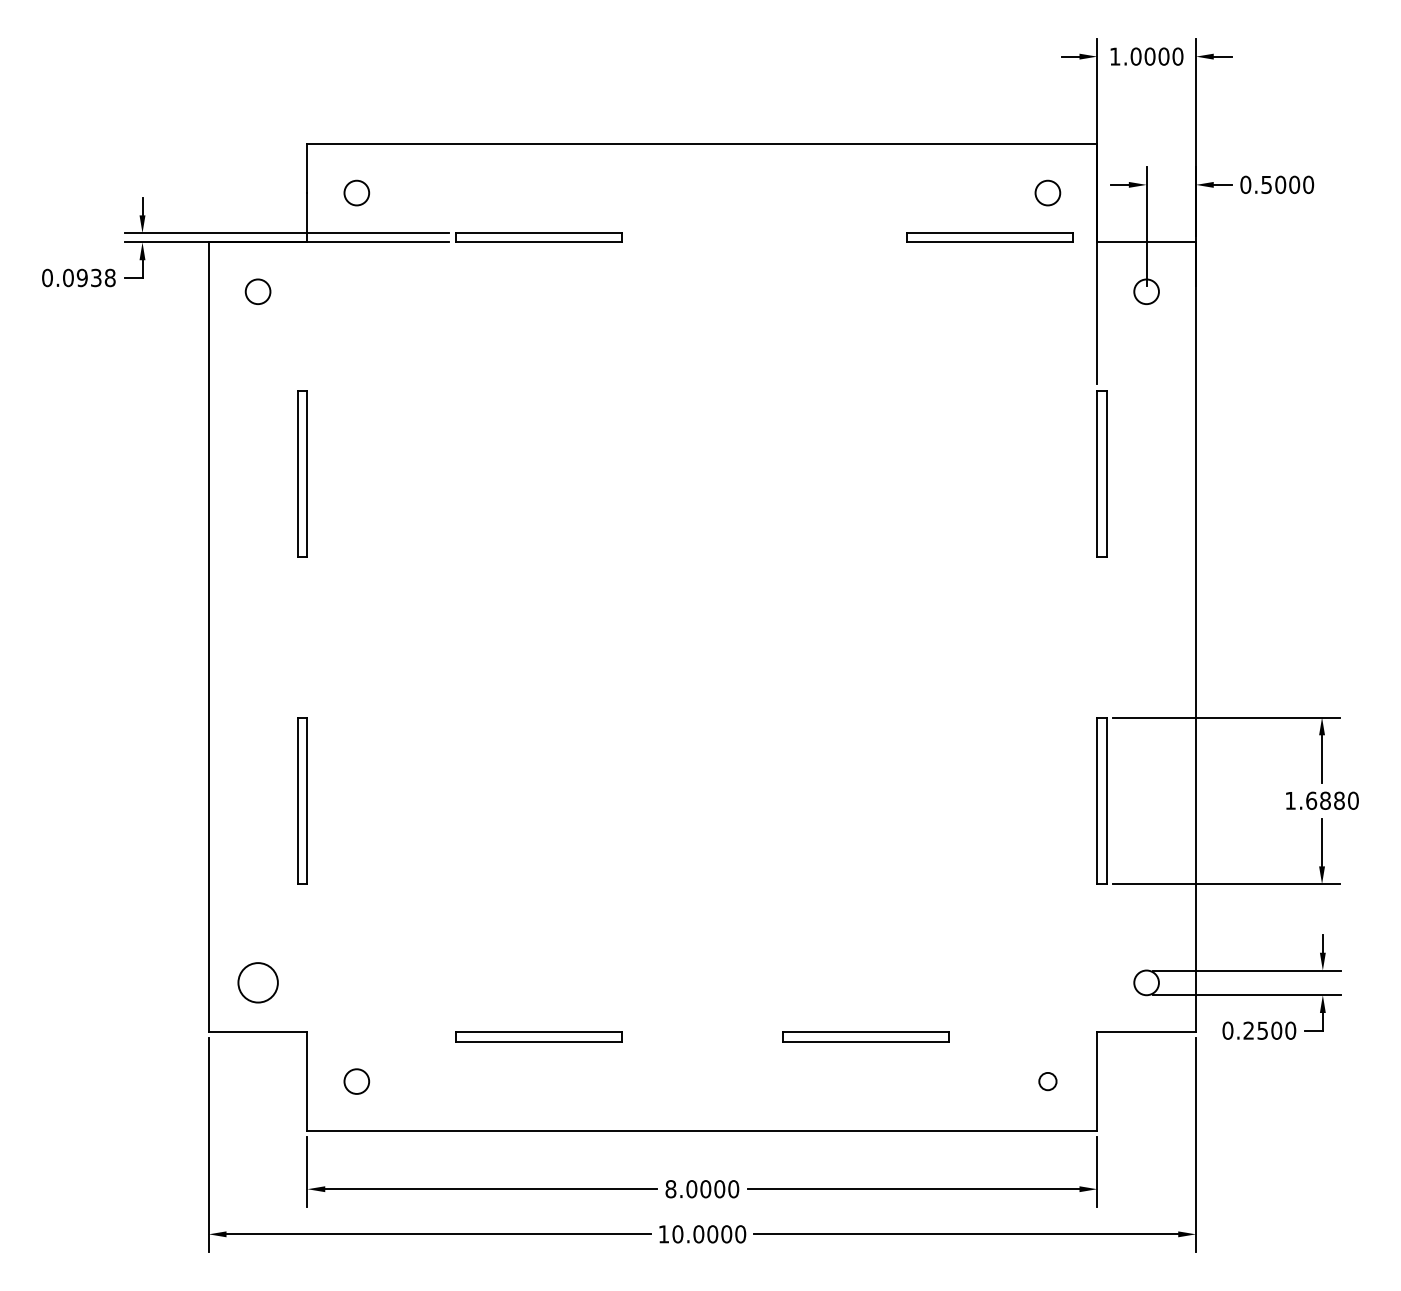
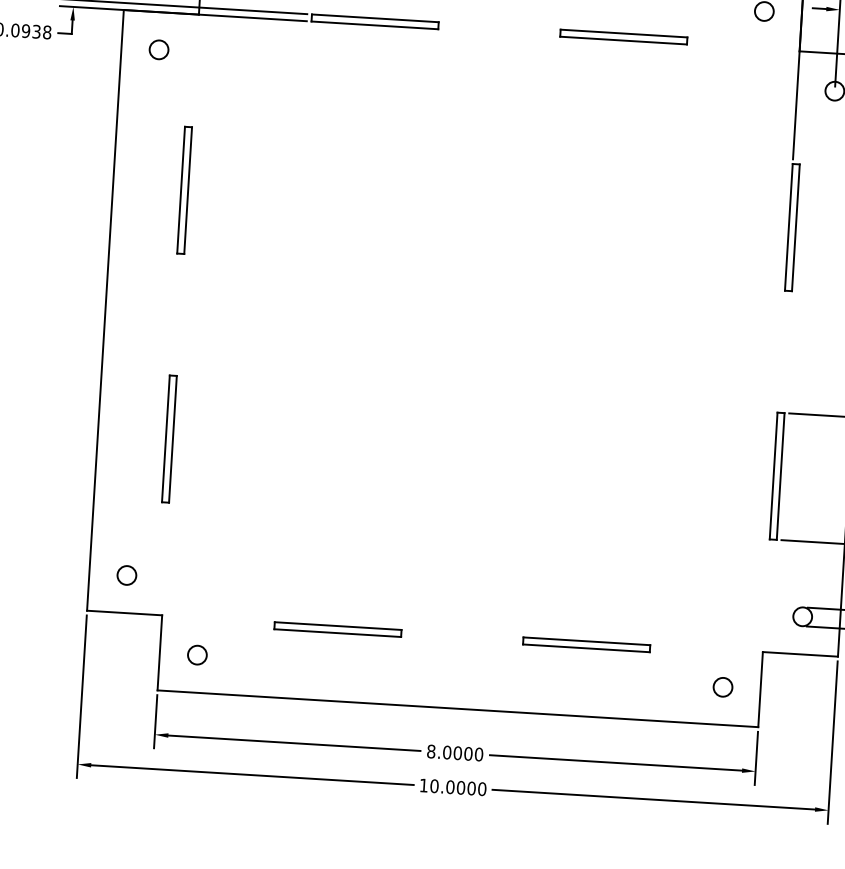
part: (989, 237) -> (623, 36), moved
circle: (257, 982) -> (126, 575), size x0.62
circle: (1047, 1081) -> (722, 687), size x1.43

